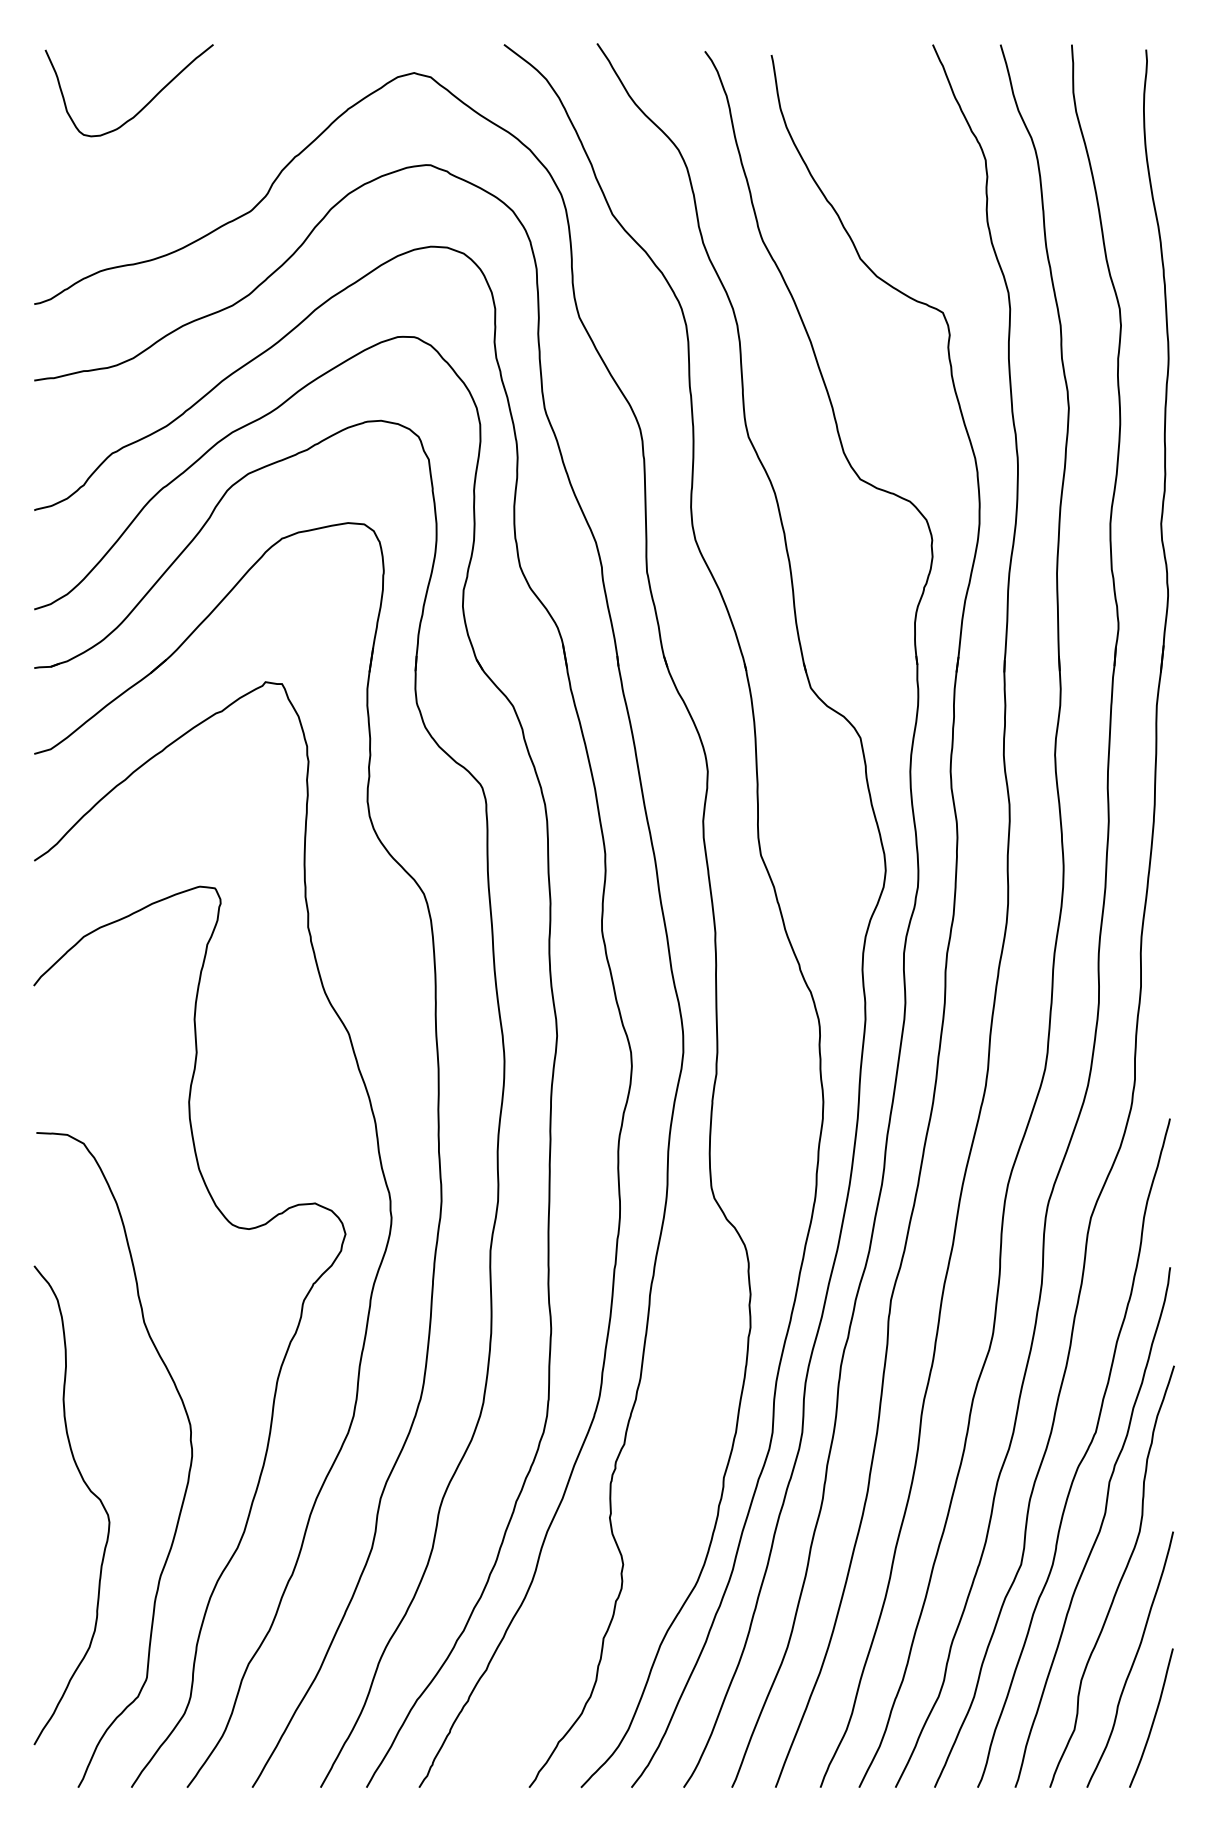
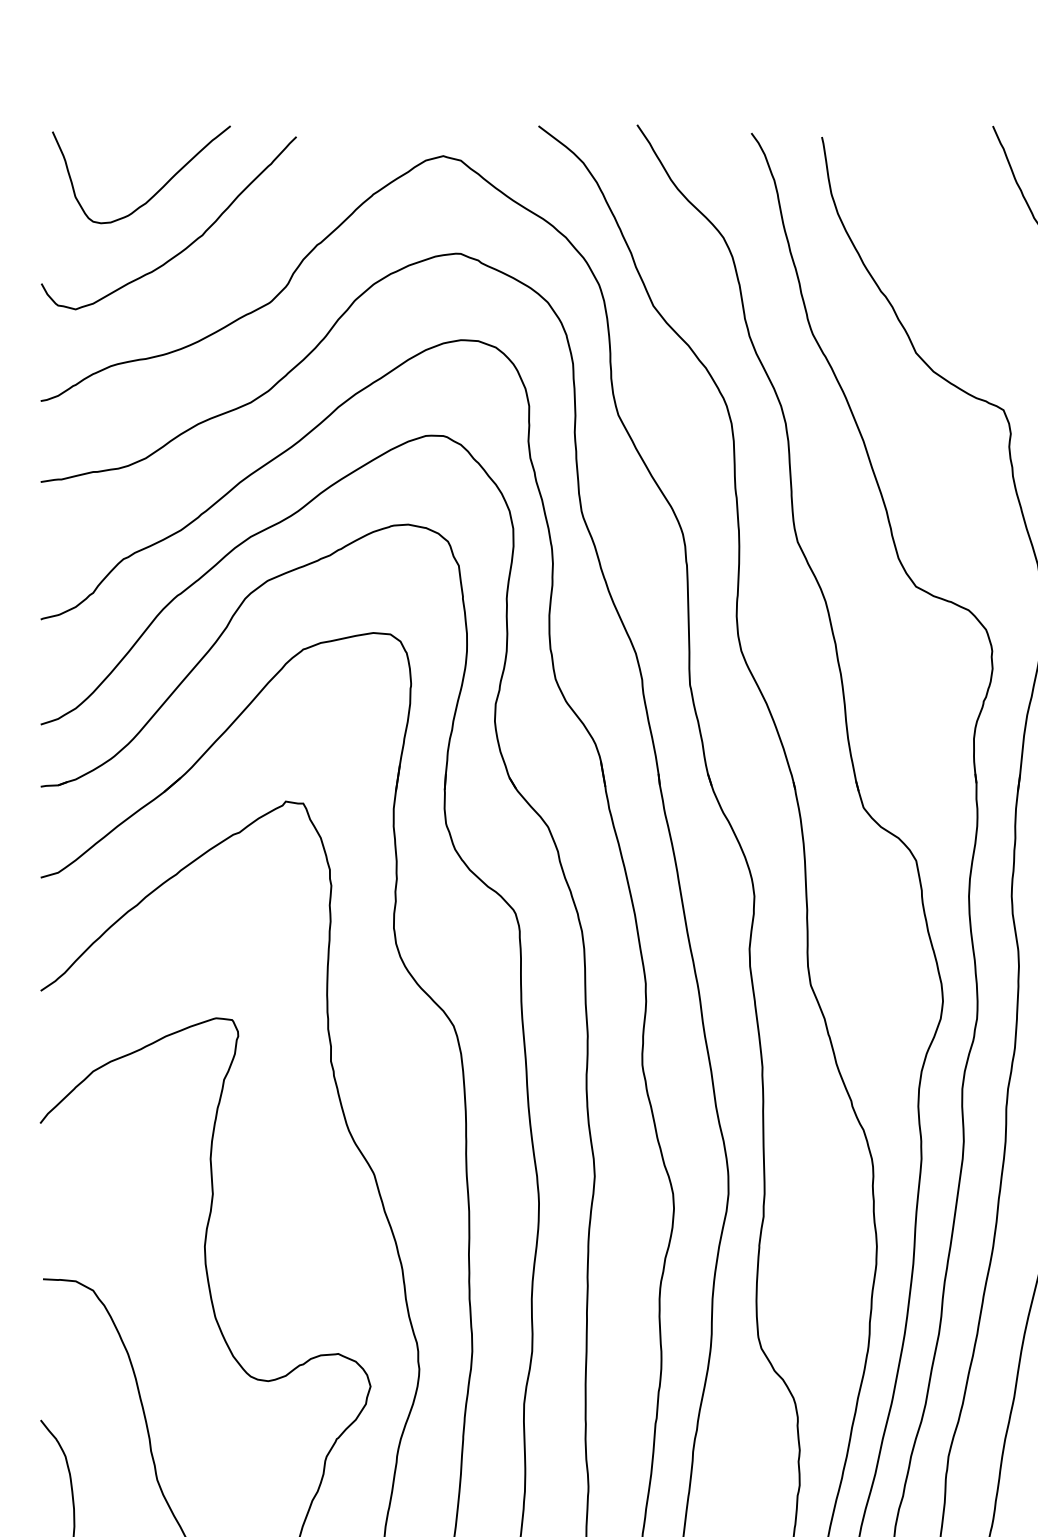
curve: (171, 158) -> (186, 246), added

